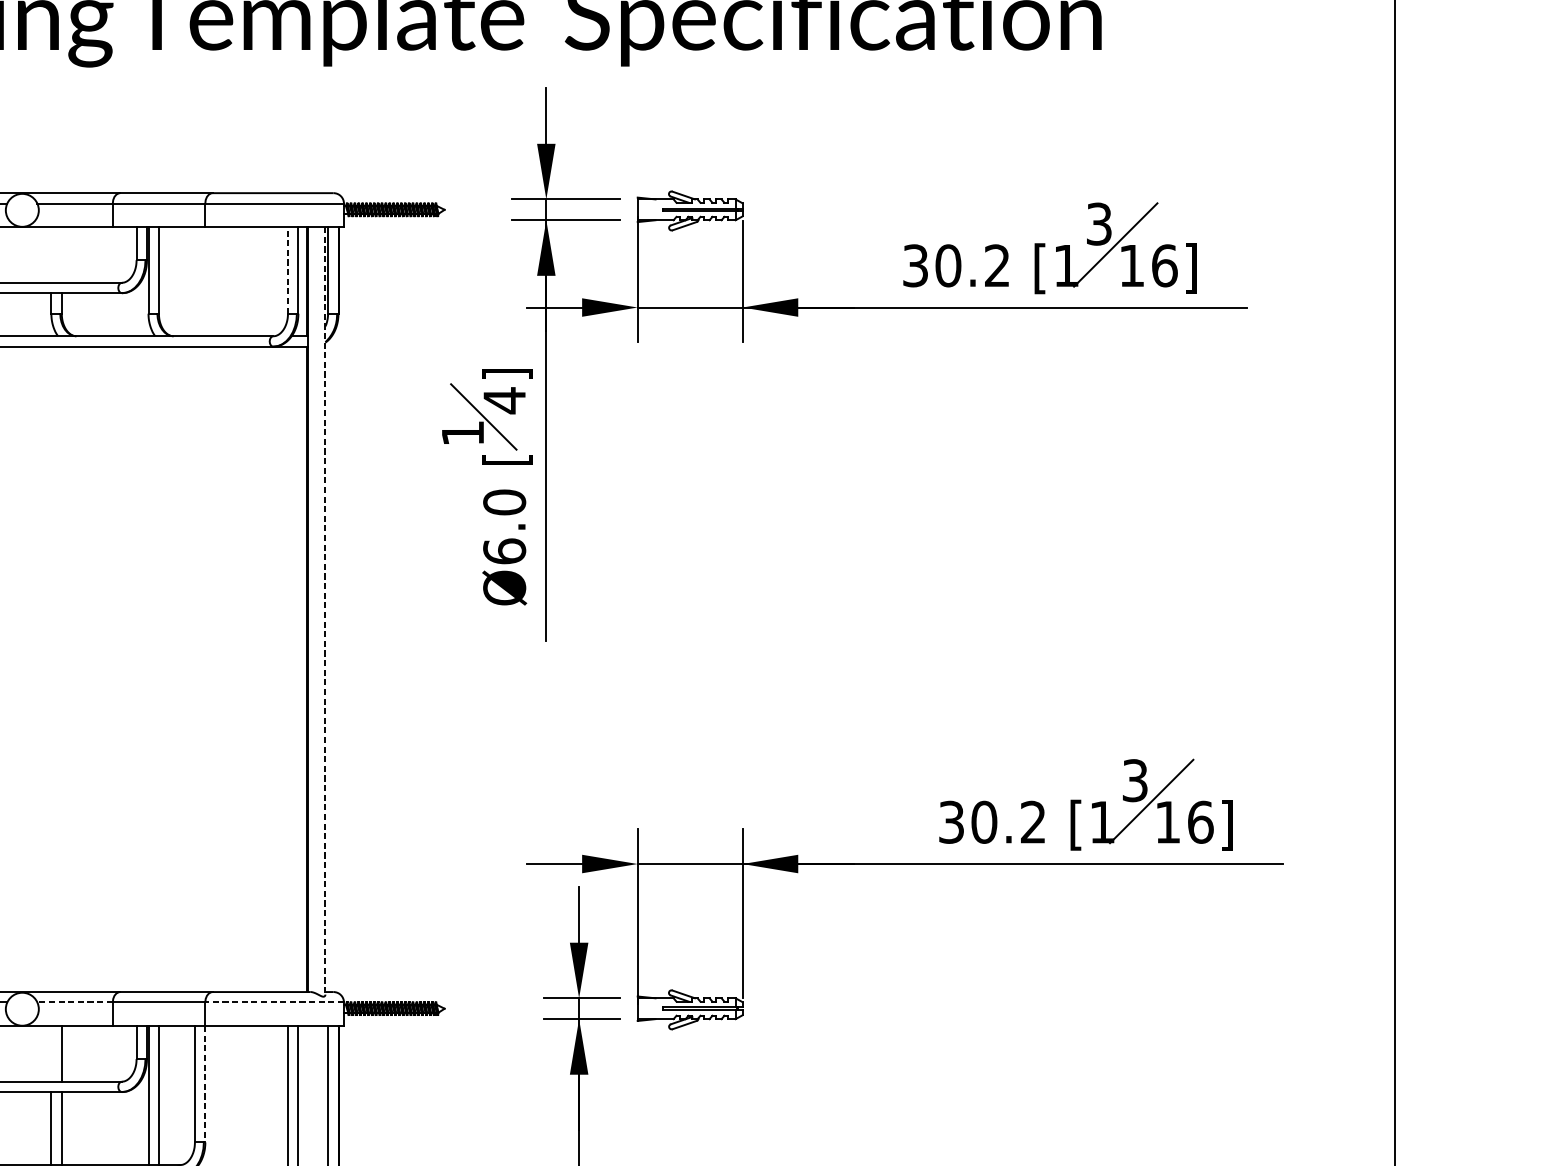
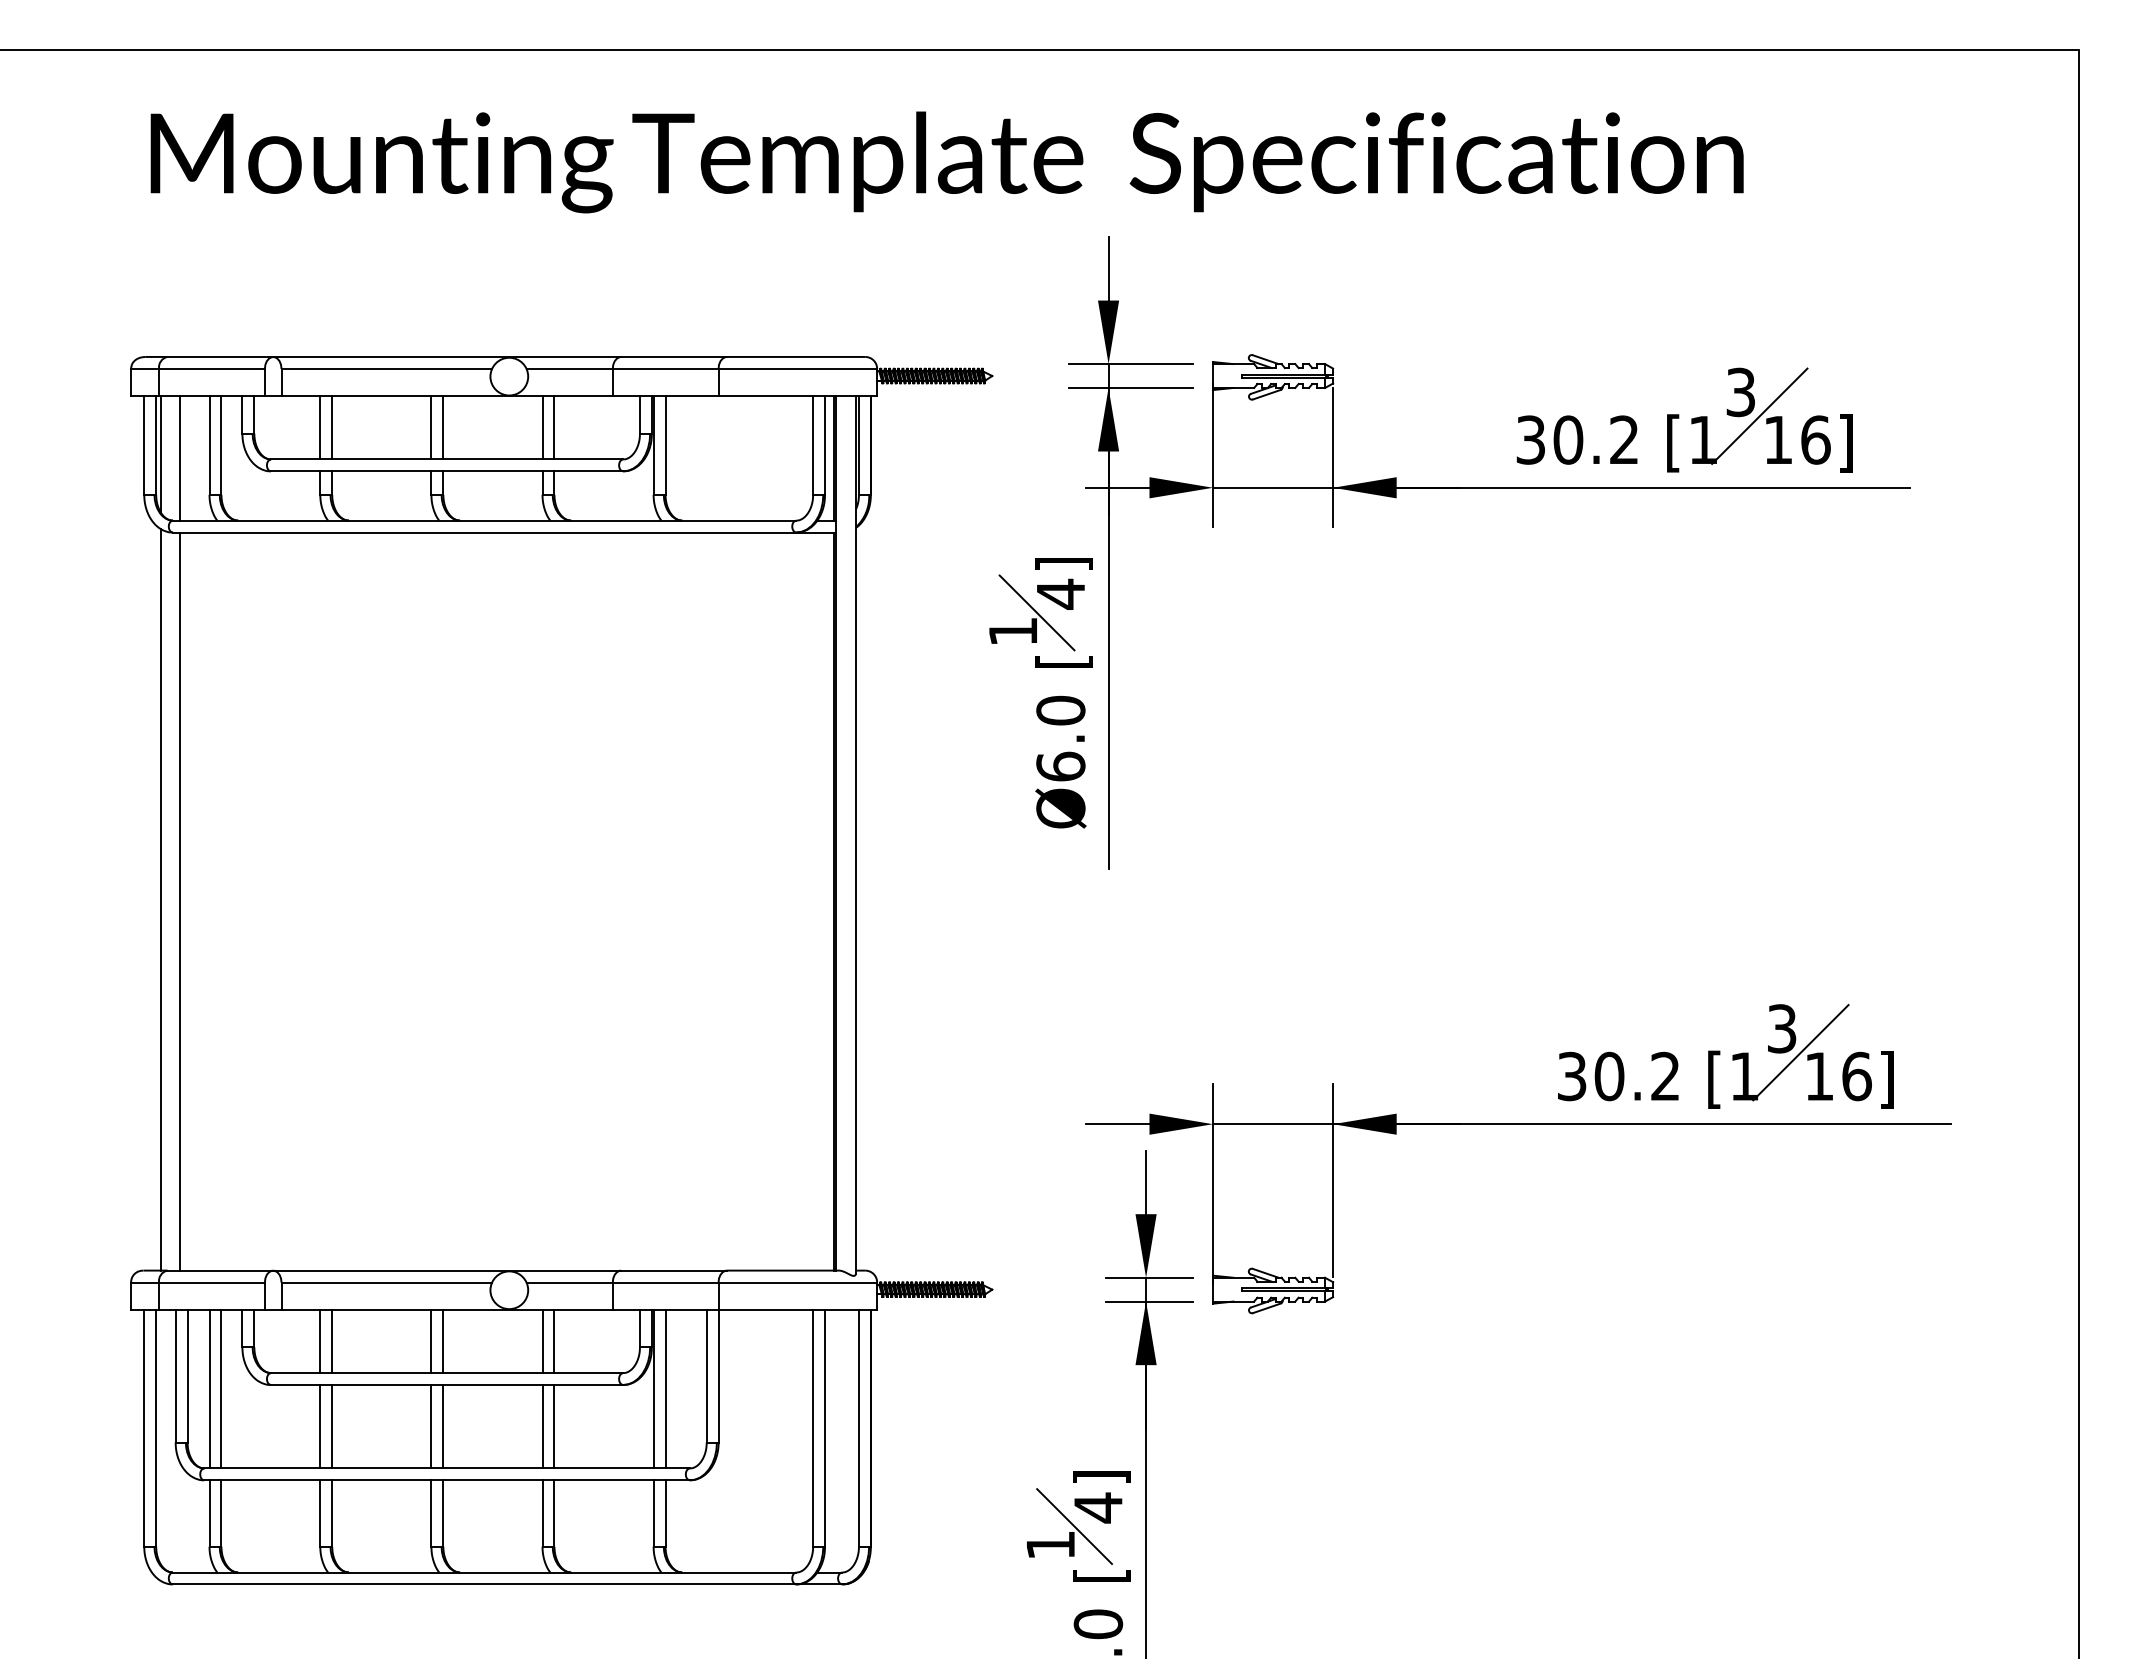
line: (51, 254) -> (542, 427), added
line: (61, 254) -> (554, 427), added
line: (288, 269) -> (813, 444), dashed -> solid
line: (325, 610) -> (855, 834), dashed -> solid
line: (74, 1002) -> (569, 1282), dashed -> solid
line: (274, 1002) -> (797, 1282), dashed -> solid
line: (51, 1054) -> (542, 1341), added
line: (205, 1084) -> (718, 1376), dashed -> solid

